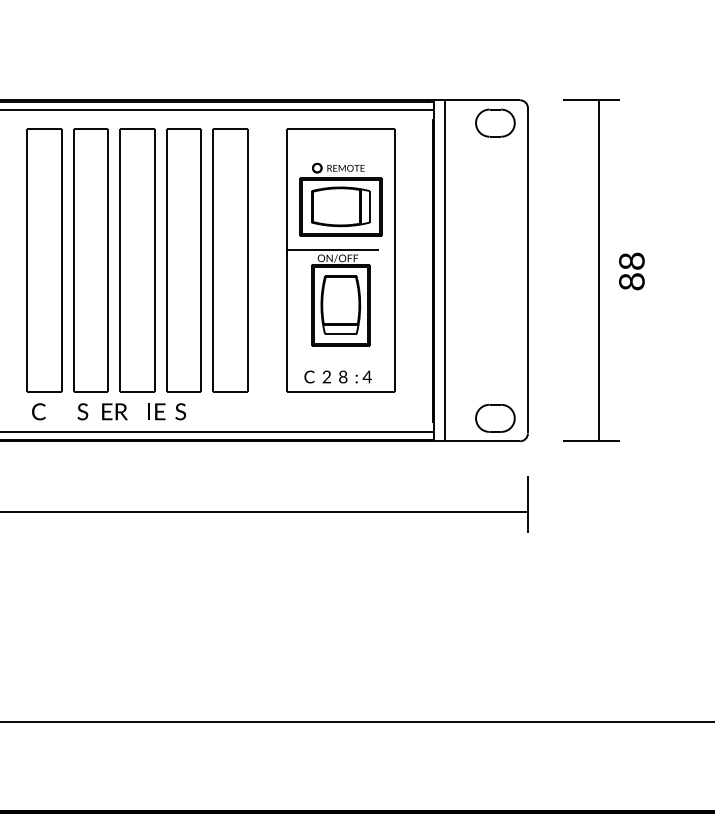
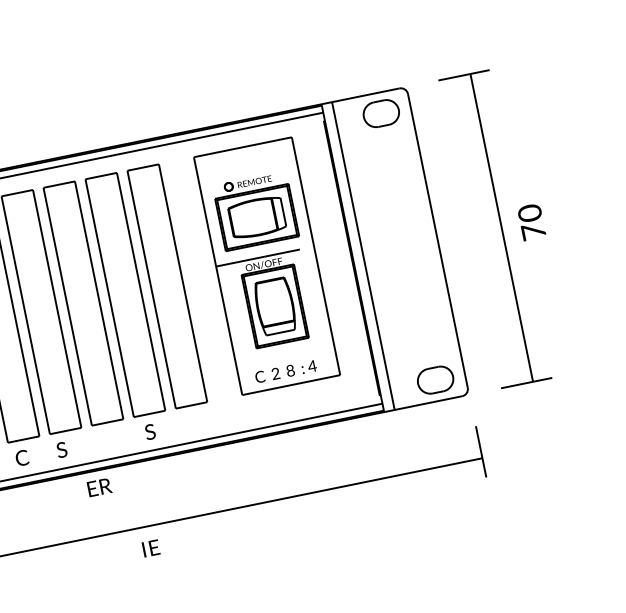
text: (631, 271) -> (531, 222), 88 -> 70
text: (114, 411) -> (99, 487), moved
text: (156, 411) -> (151, 548), moved

